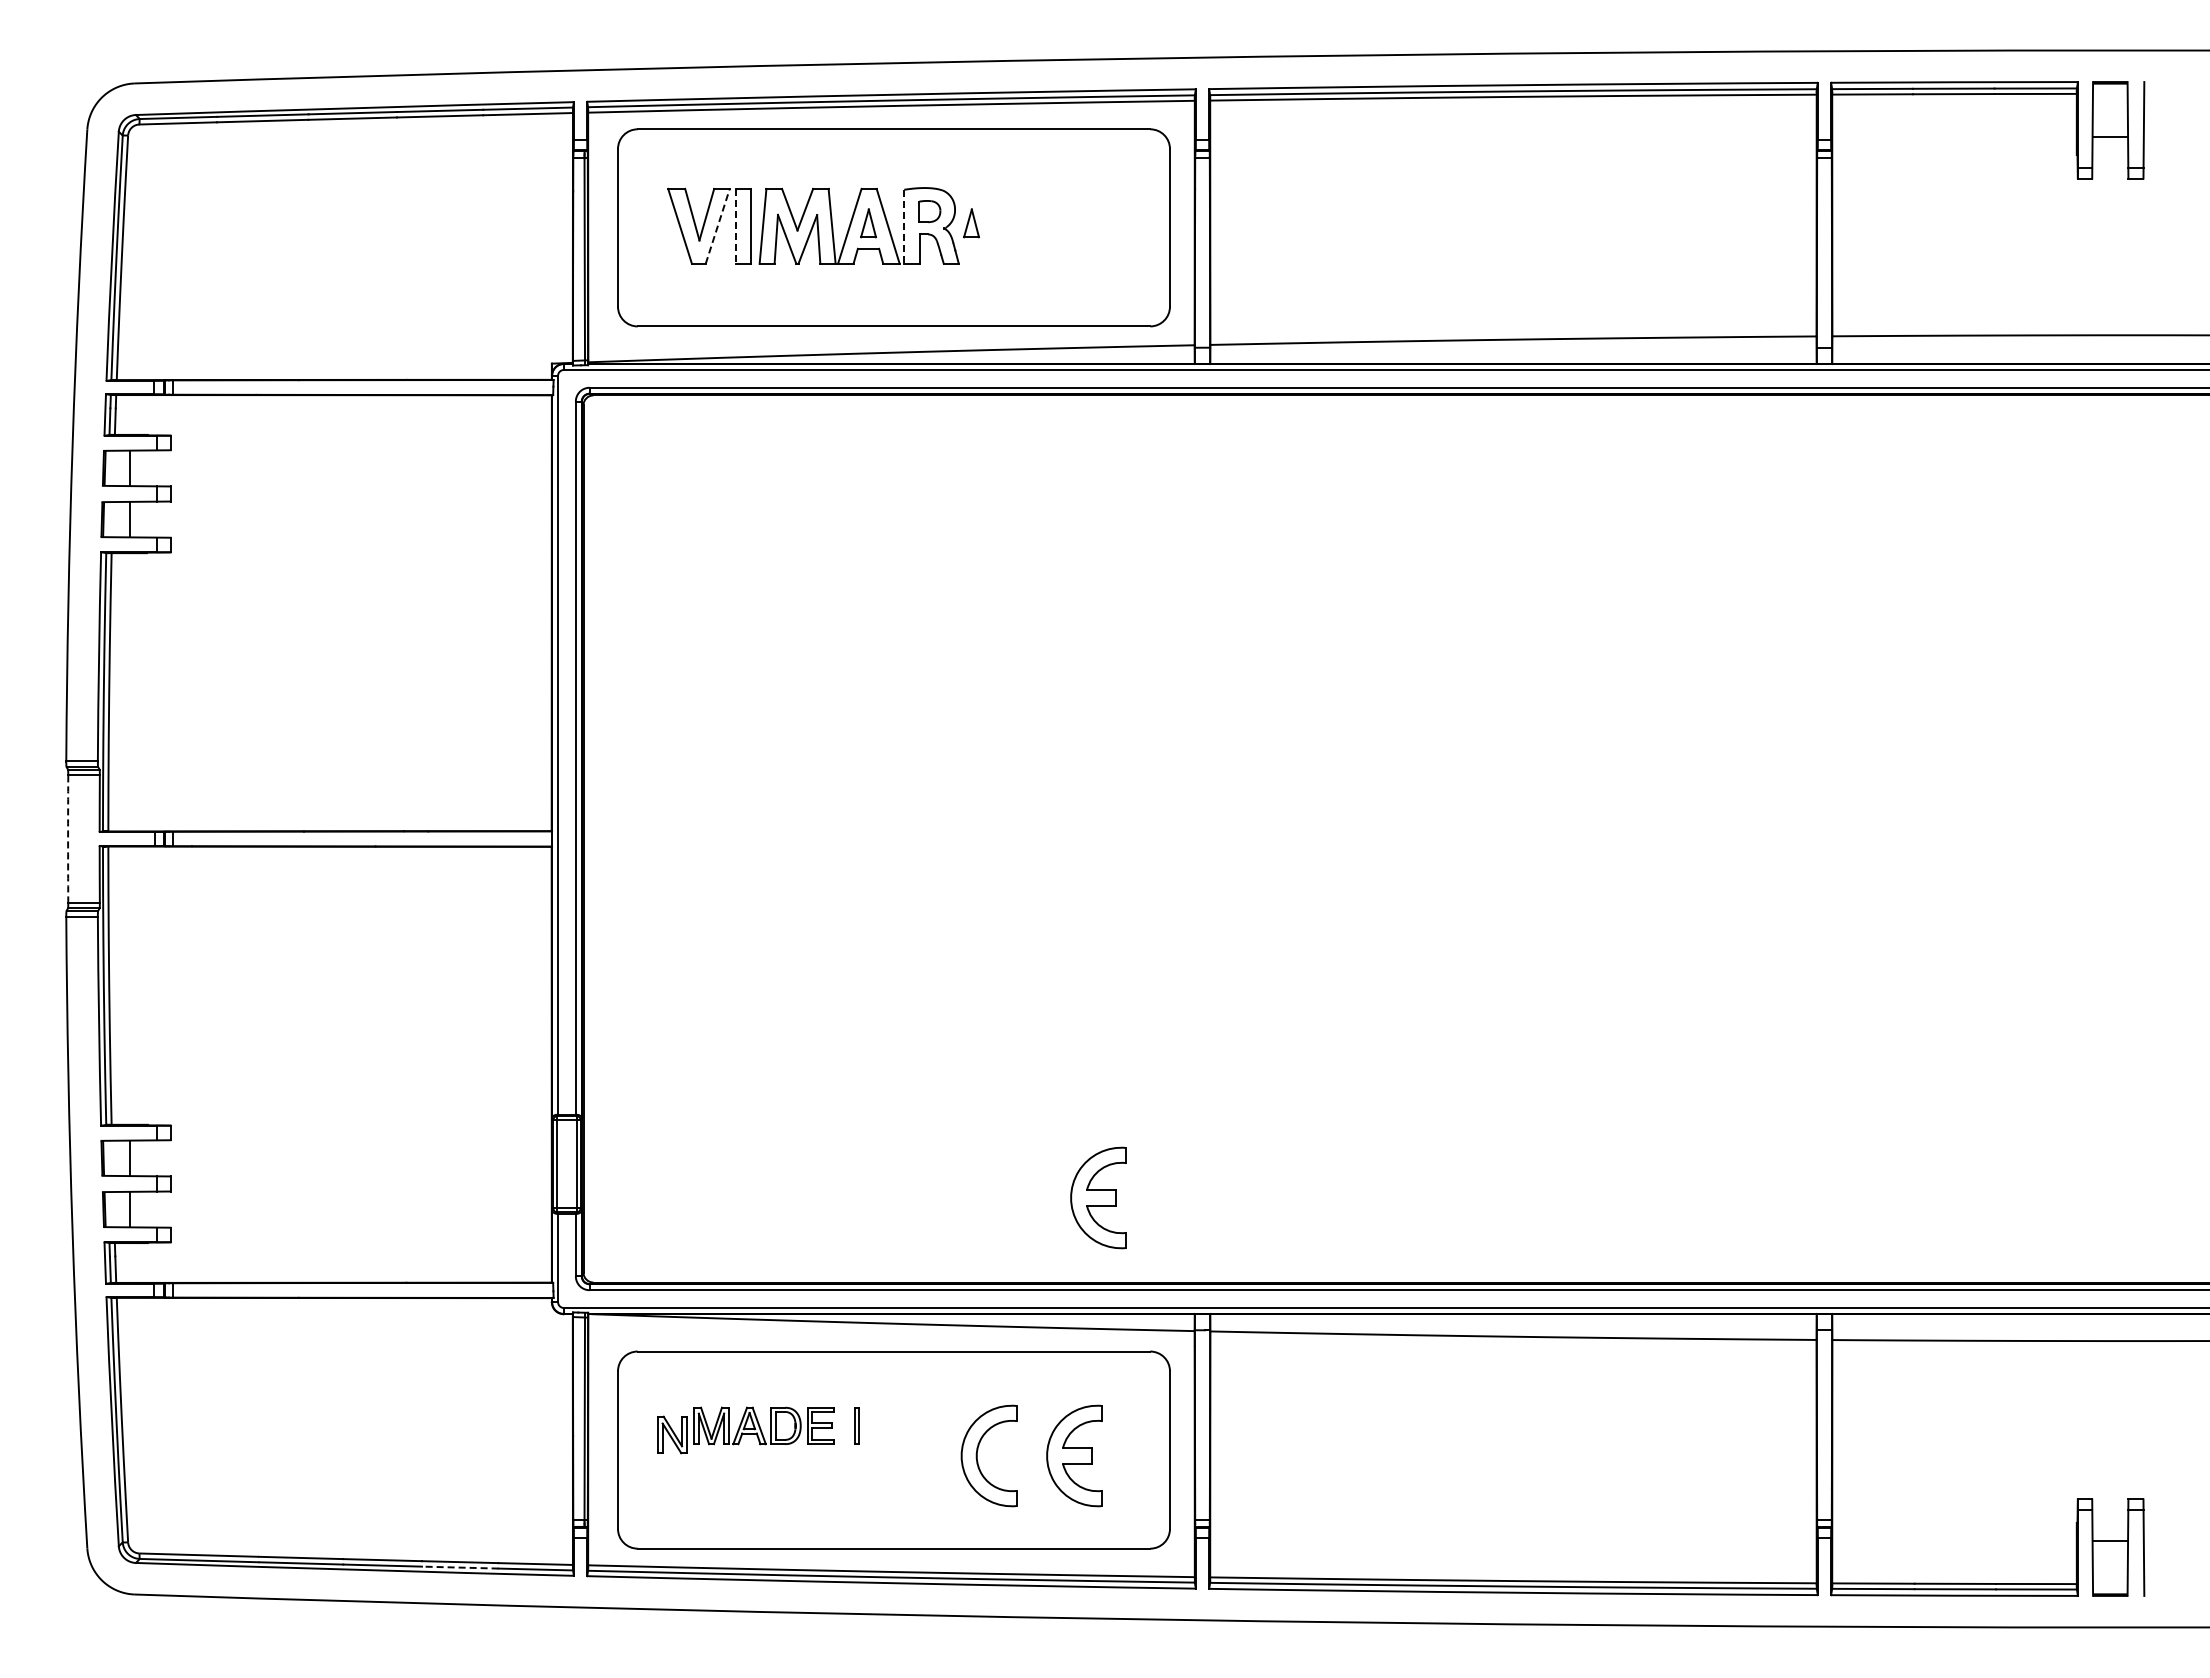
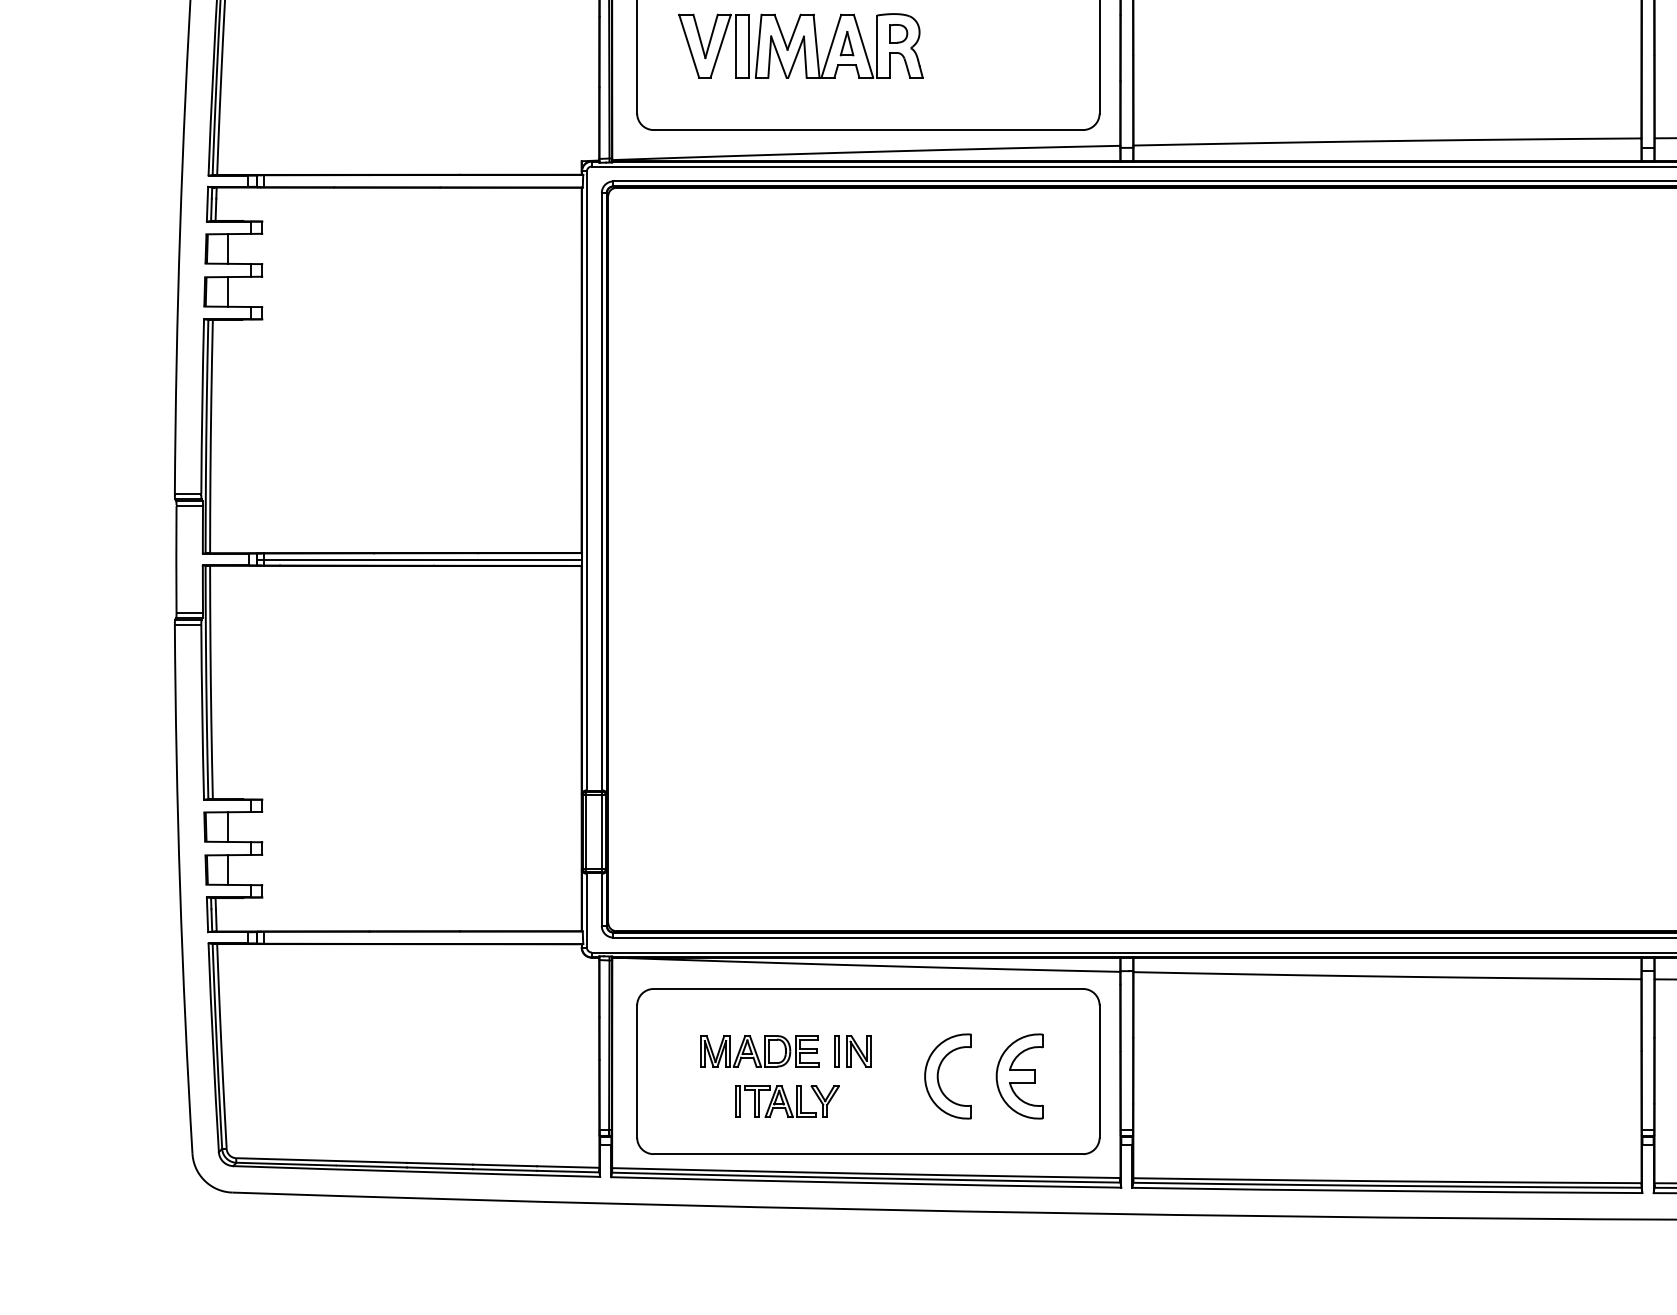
part: (971, 223) -> (933, 43), removed
line: (717, 225) -> (720, 45), dashed -> solid
line: (735, 226) -> (735, 46), dashed -> solid
line: (904, 227) -> (877, 47), dashed -> solid
arc: (68, 838) -> (176, 559), dashed -> solid
line: (358, 838) -> (419, 559), added
part: (1098, 1197) -> (1039, 859), removed
part: (672, 1434) -> (858, 1050), moved
part: (797, 1485) -> (787, 1101), added
line: (459, 1567) -> (504, 1169), dashed -> solid

